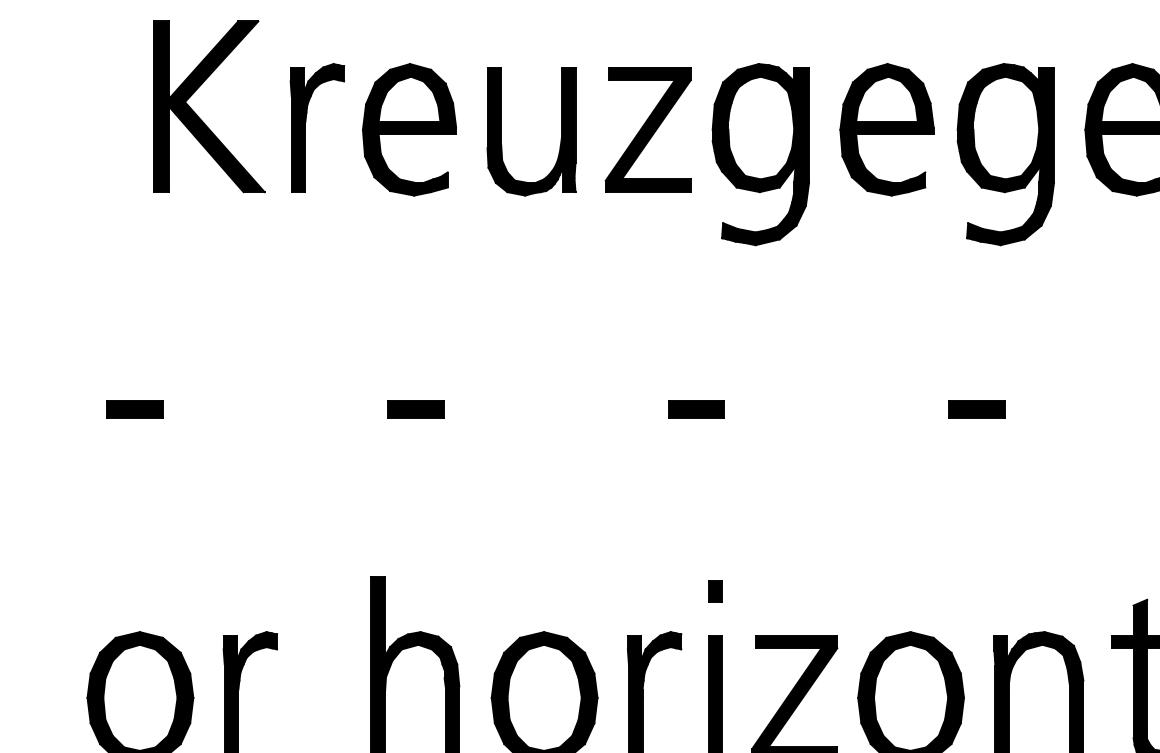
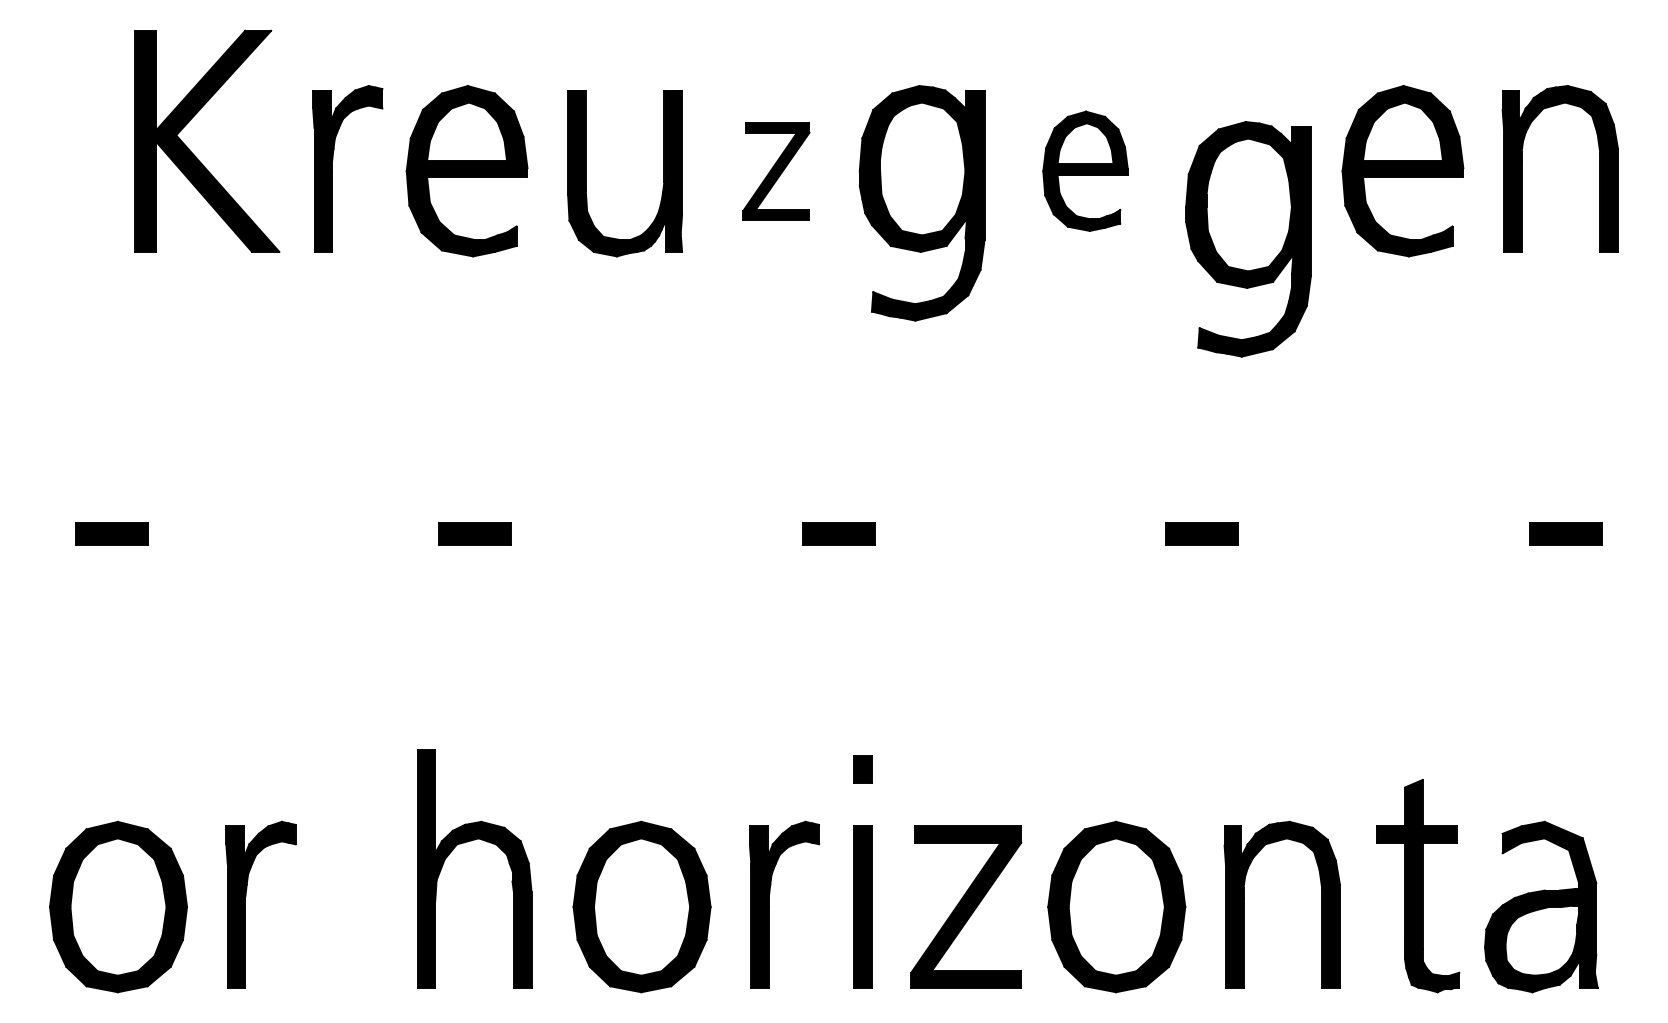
part: (648, 130) -> (776, 171), size x0.6
part: (886, 130) -> (1085, 171), size x0.7
part: (1005, 154) -> (1248, 239), moved

